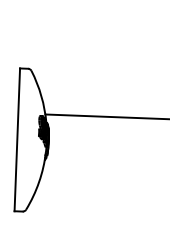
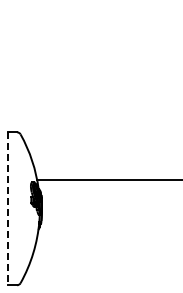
line: (17, 140) -> (8, 209), solid -> dashed

